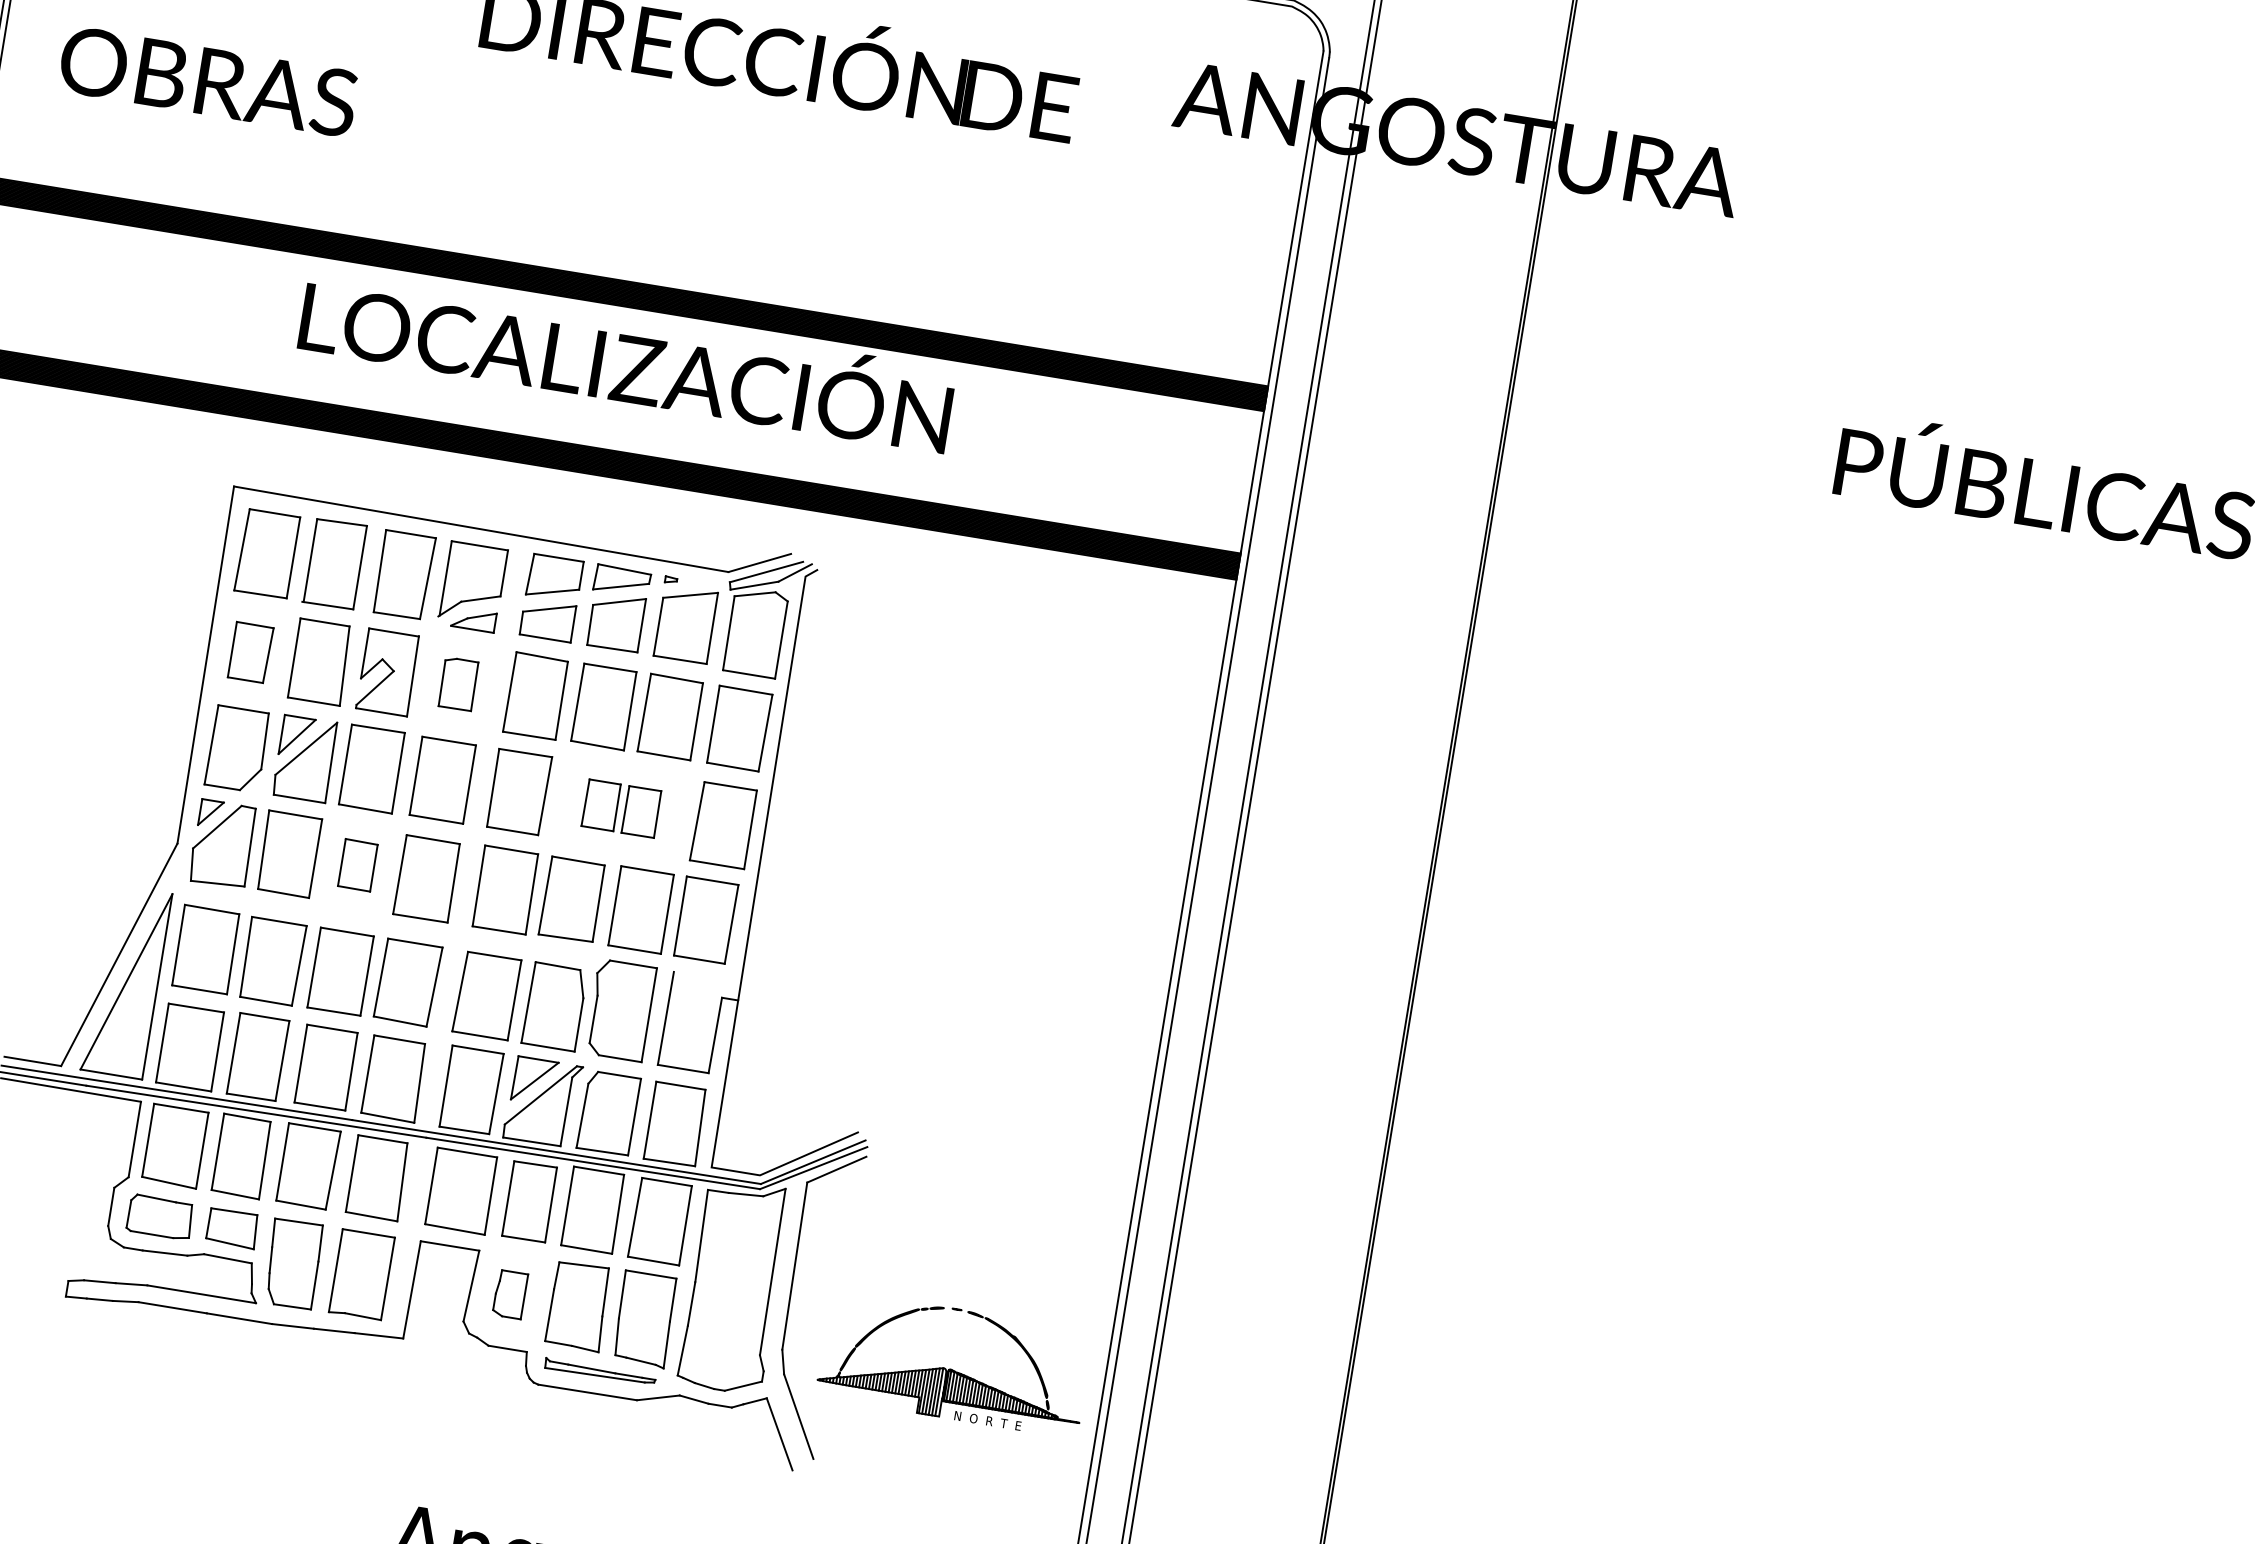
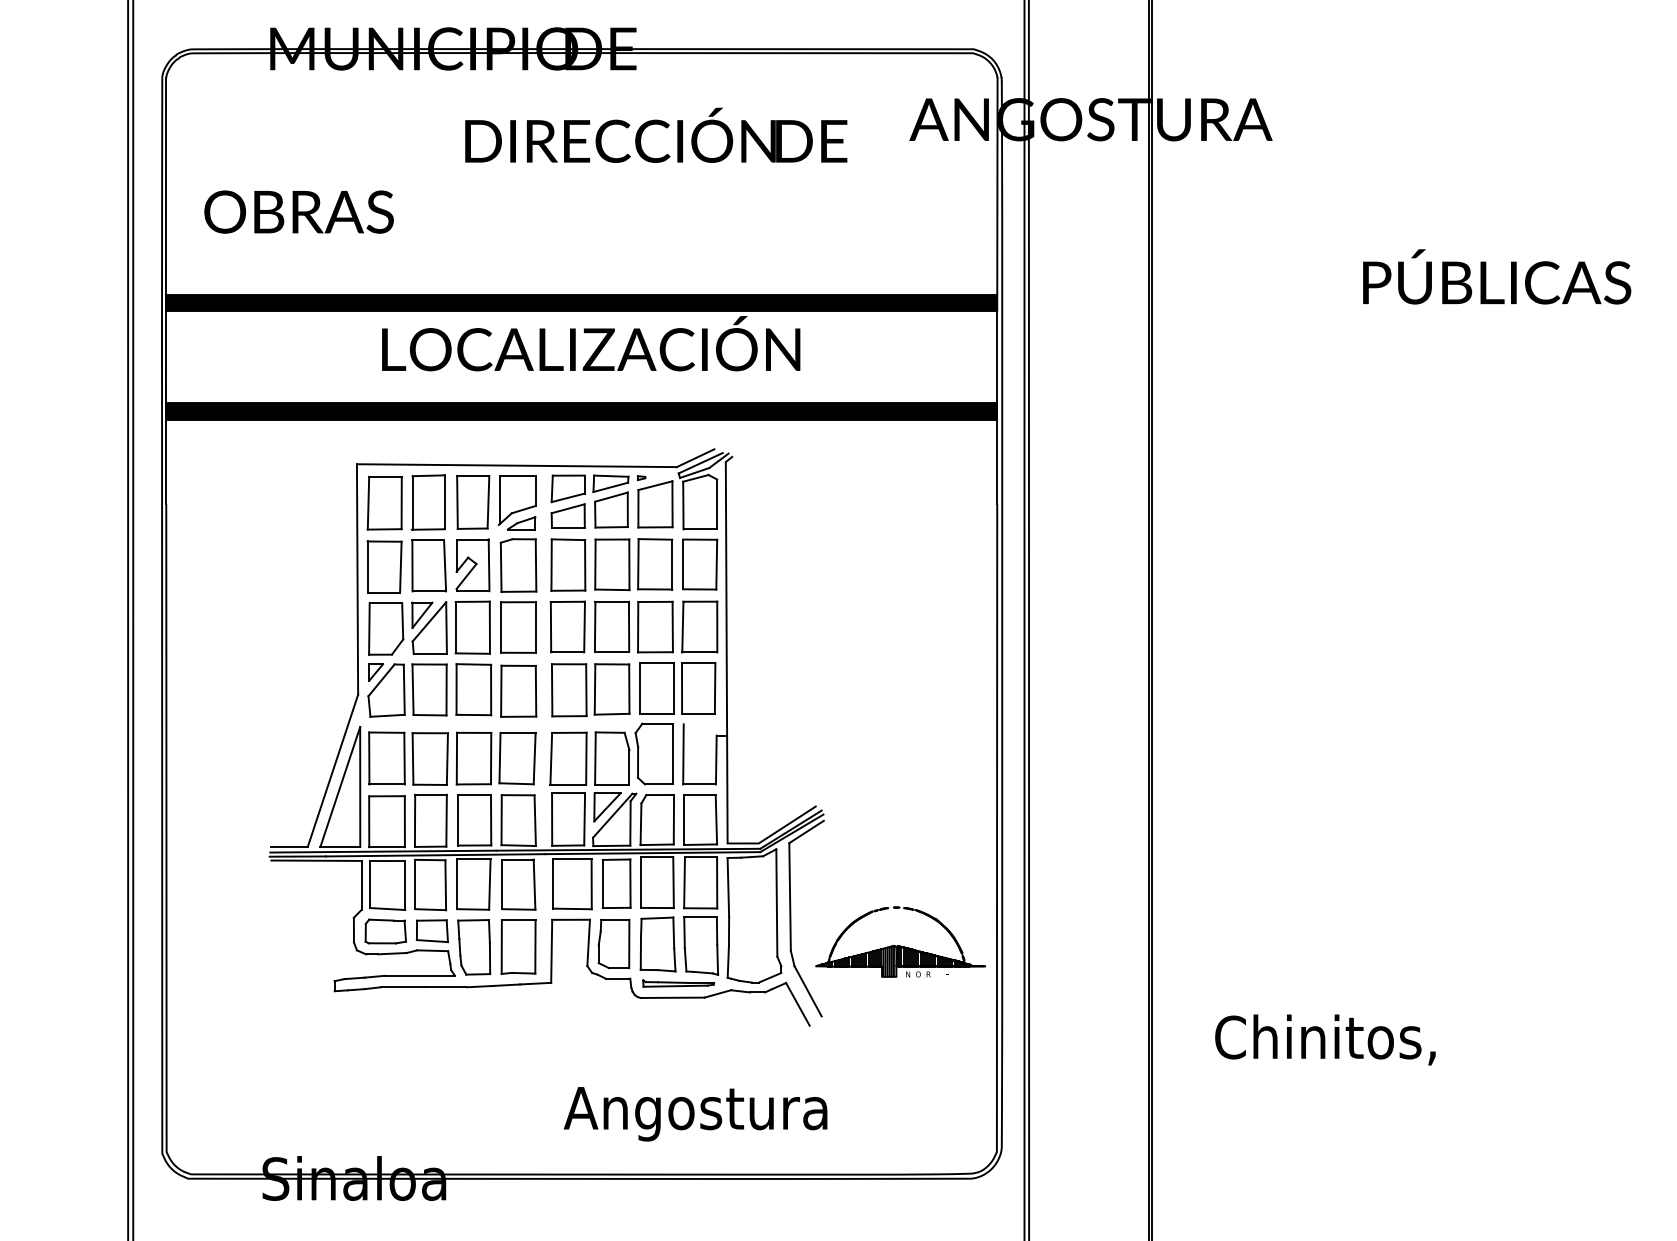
part: (250, 651) -> (384, 566), size x1.43
part: (458, 684) -> (518, 565), size x1.67
part: (620, 807) -> (633, 626), size x1.67
part: (357, 864) -> (473, 689), size x1.67
part: (509, 1294) -> (613, 944), size x1.67

